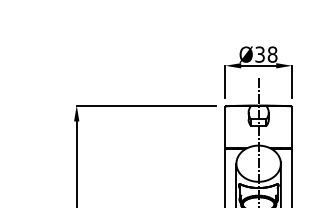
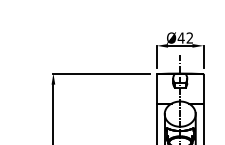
text: (266, 53) -> (185, 37), Ø38 -> Ø42

